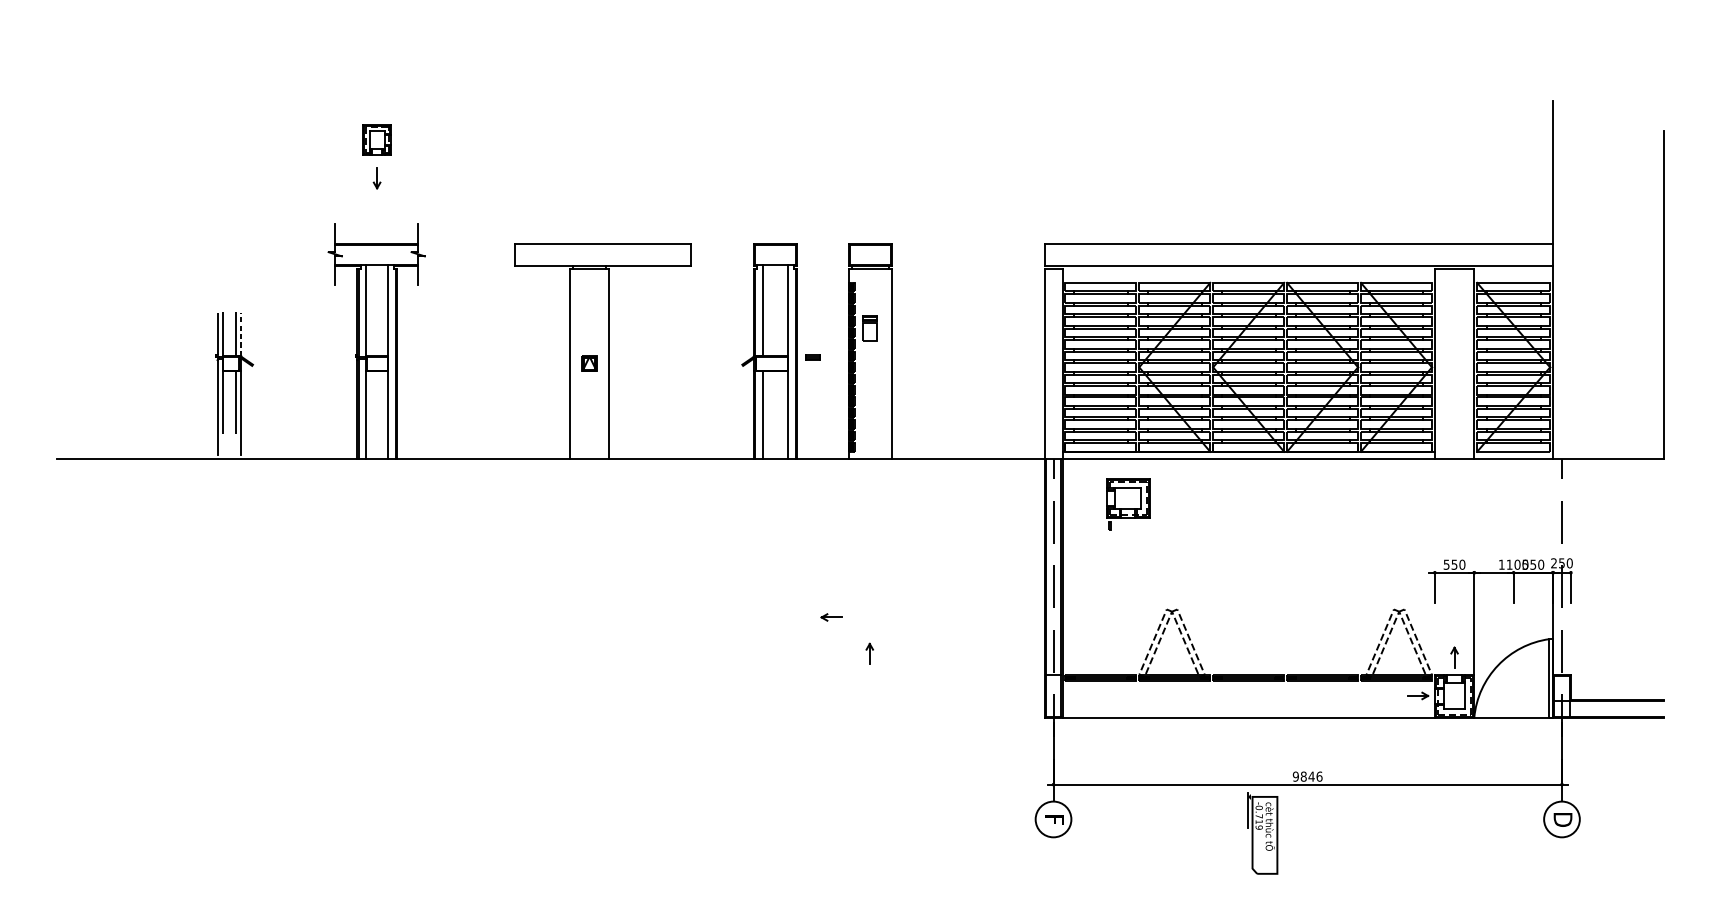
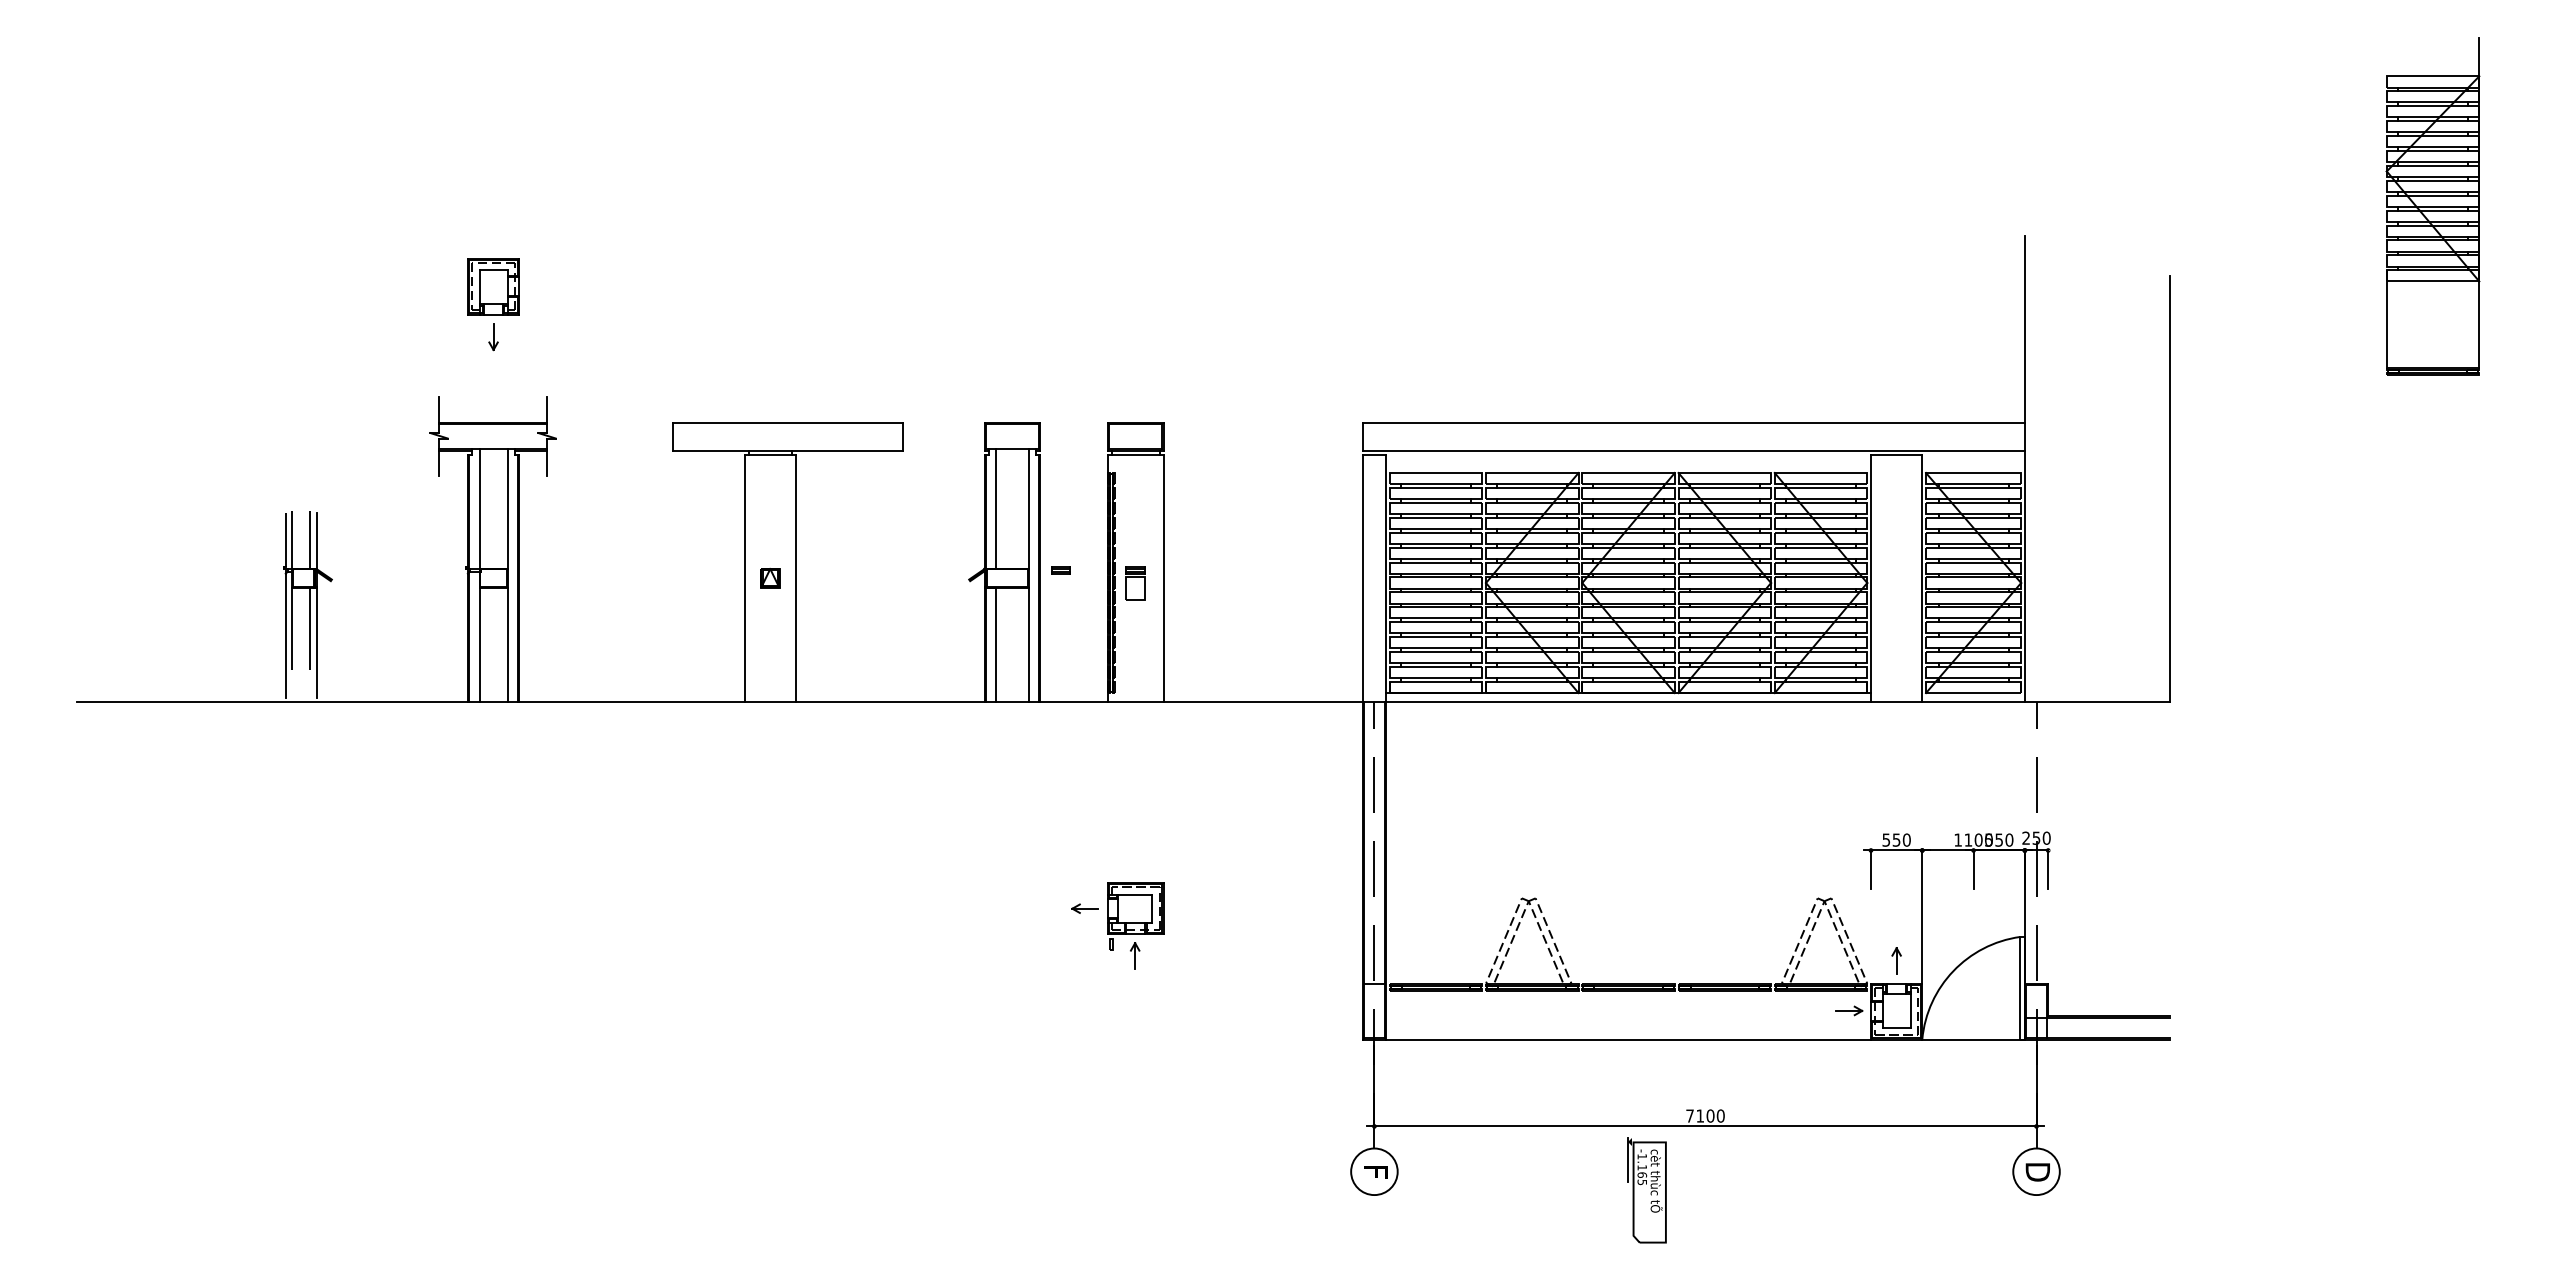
part: (377, 139) -> (493, 286), size x1.43
part: (870, 328) -> (1135, 583), moved
line: (241, 334) -> (316, 540), dashed -> solid
part: (1128, 504) -> (1135, 916), moved
text: (1307, 776) -> (1705, 1115), 9846 -> 7100
text: (1259, 817) -> (1642, 1169), -0.719 -> -1.165

